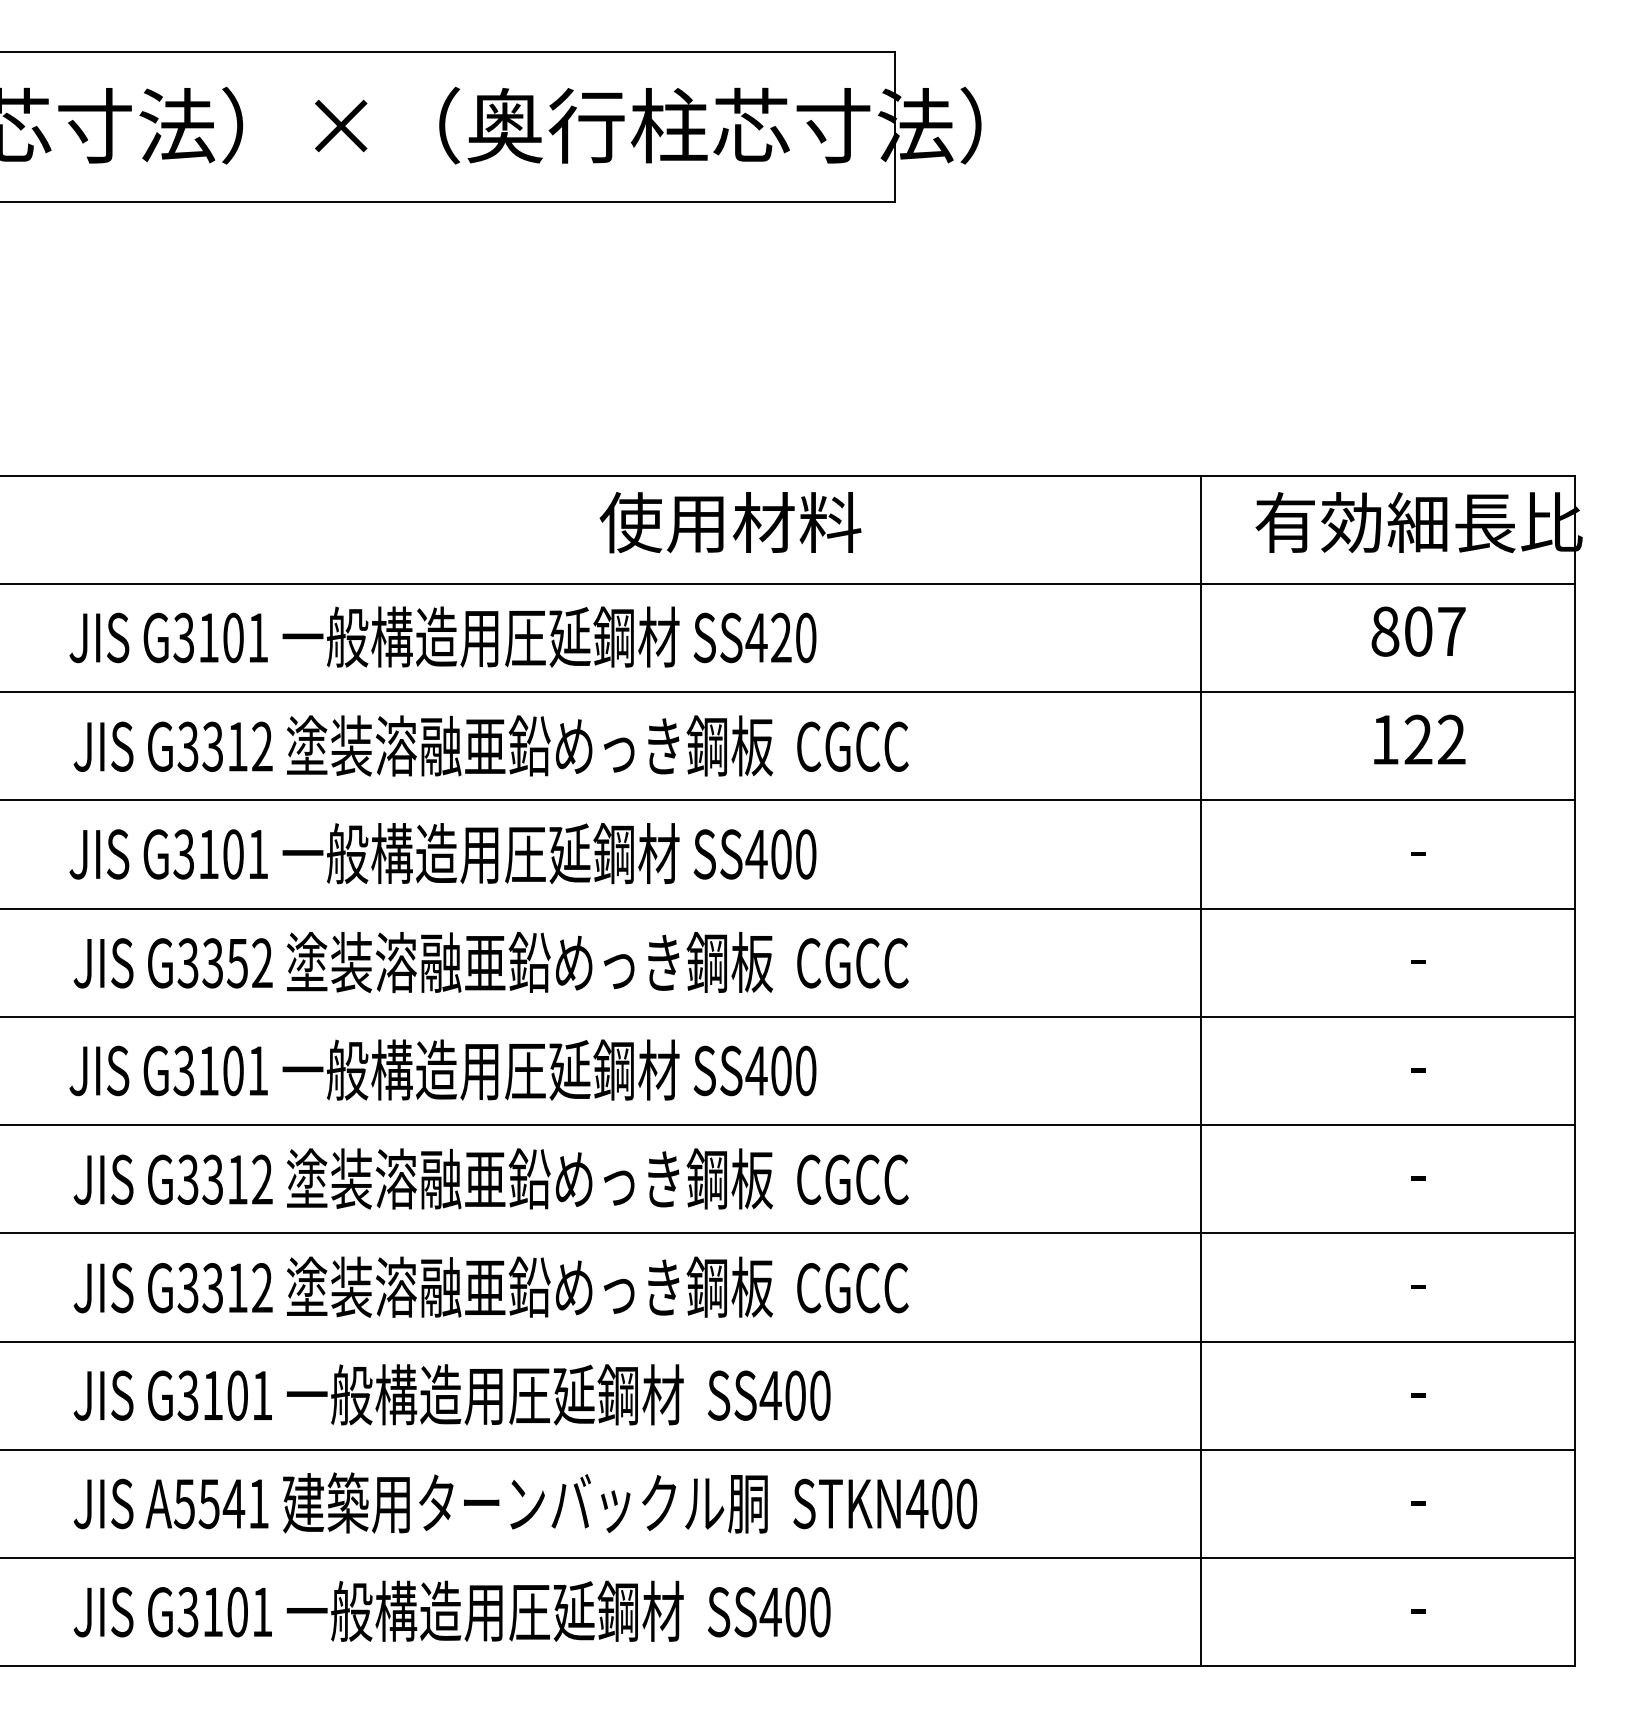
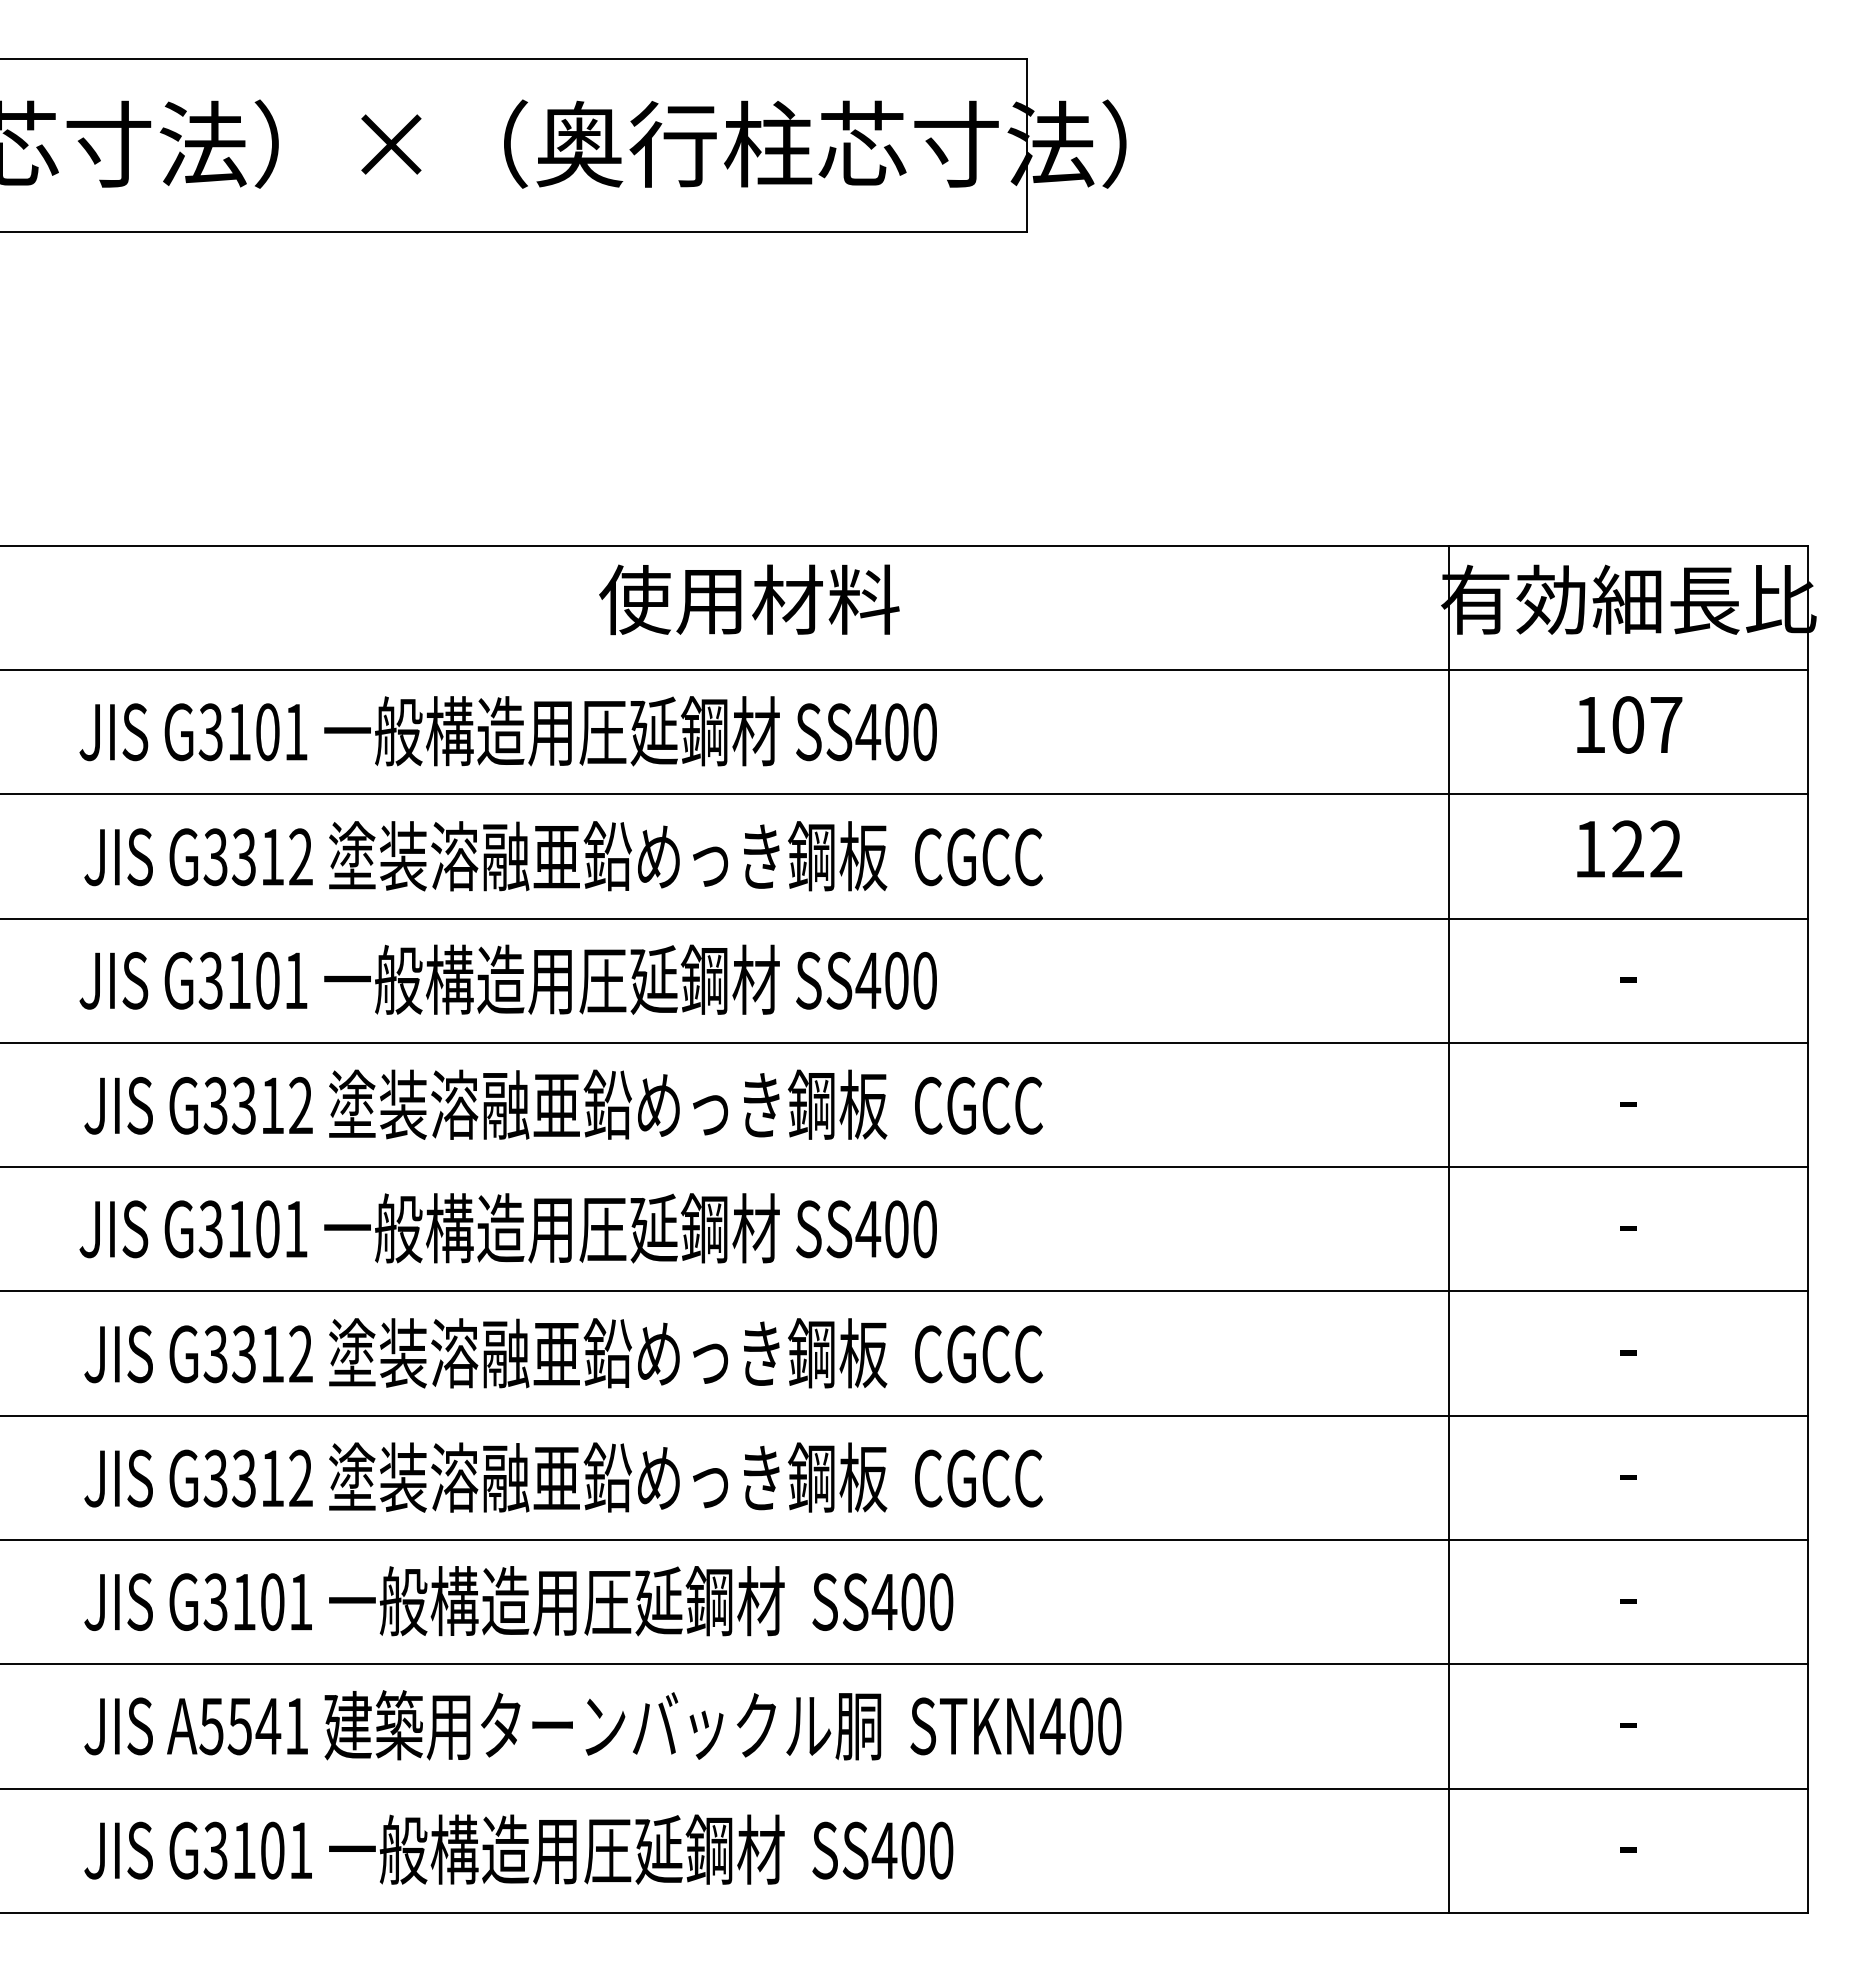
text: (730, 522) -> (749, 599), moved
text: (1385, 631) -> (1590, 724), 807 -> 107
text: (781, 638) -> (896, 732), SS420 -> SS400
text: (237, 963) -> (272, 1105), G3352 -> G3312
line: (1200, 1070) -> (1448, 1228), moved

